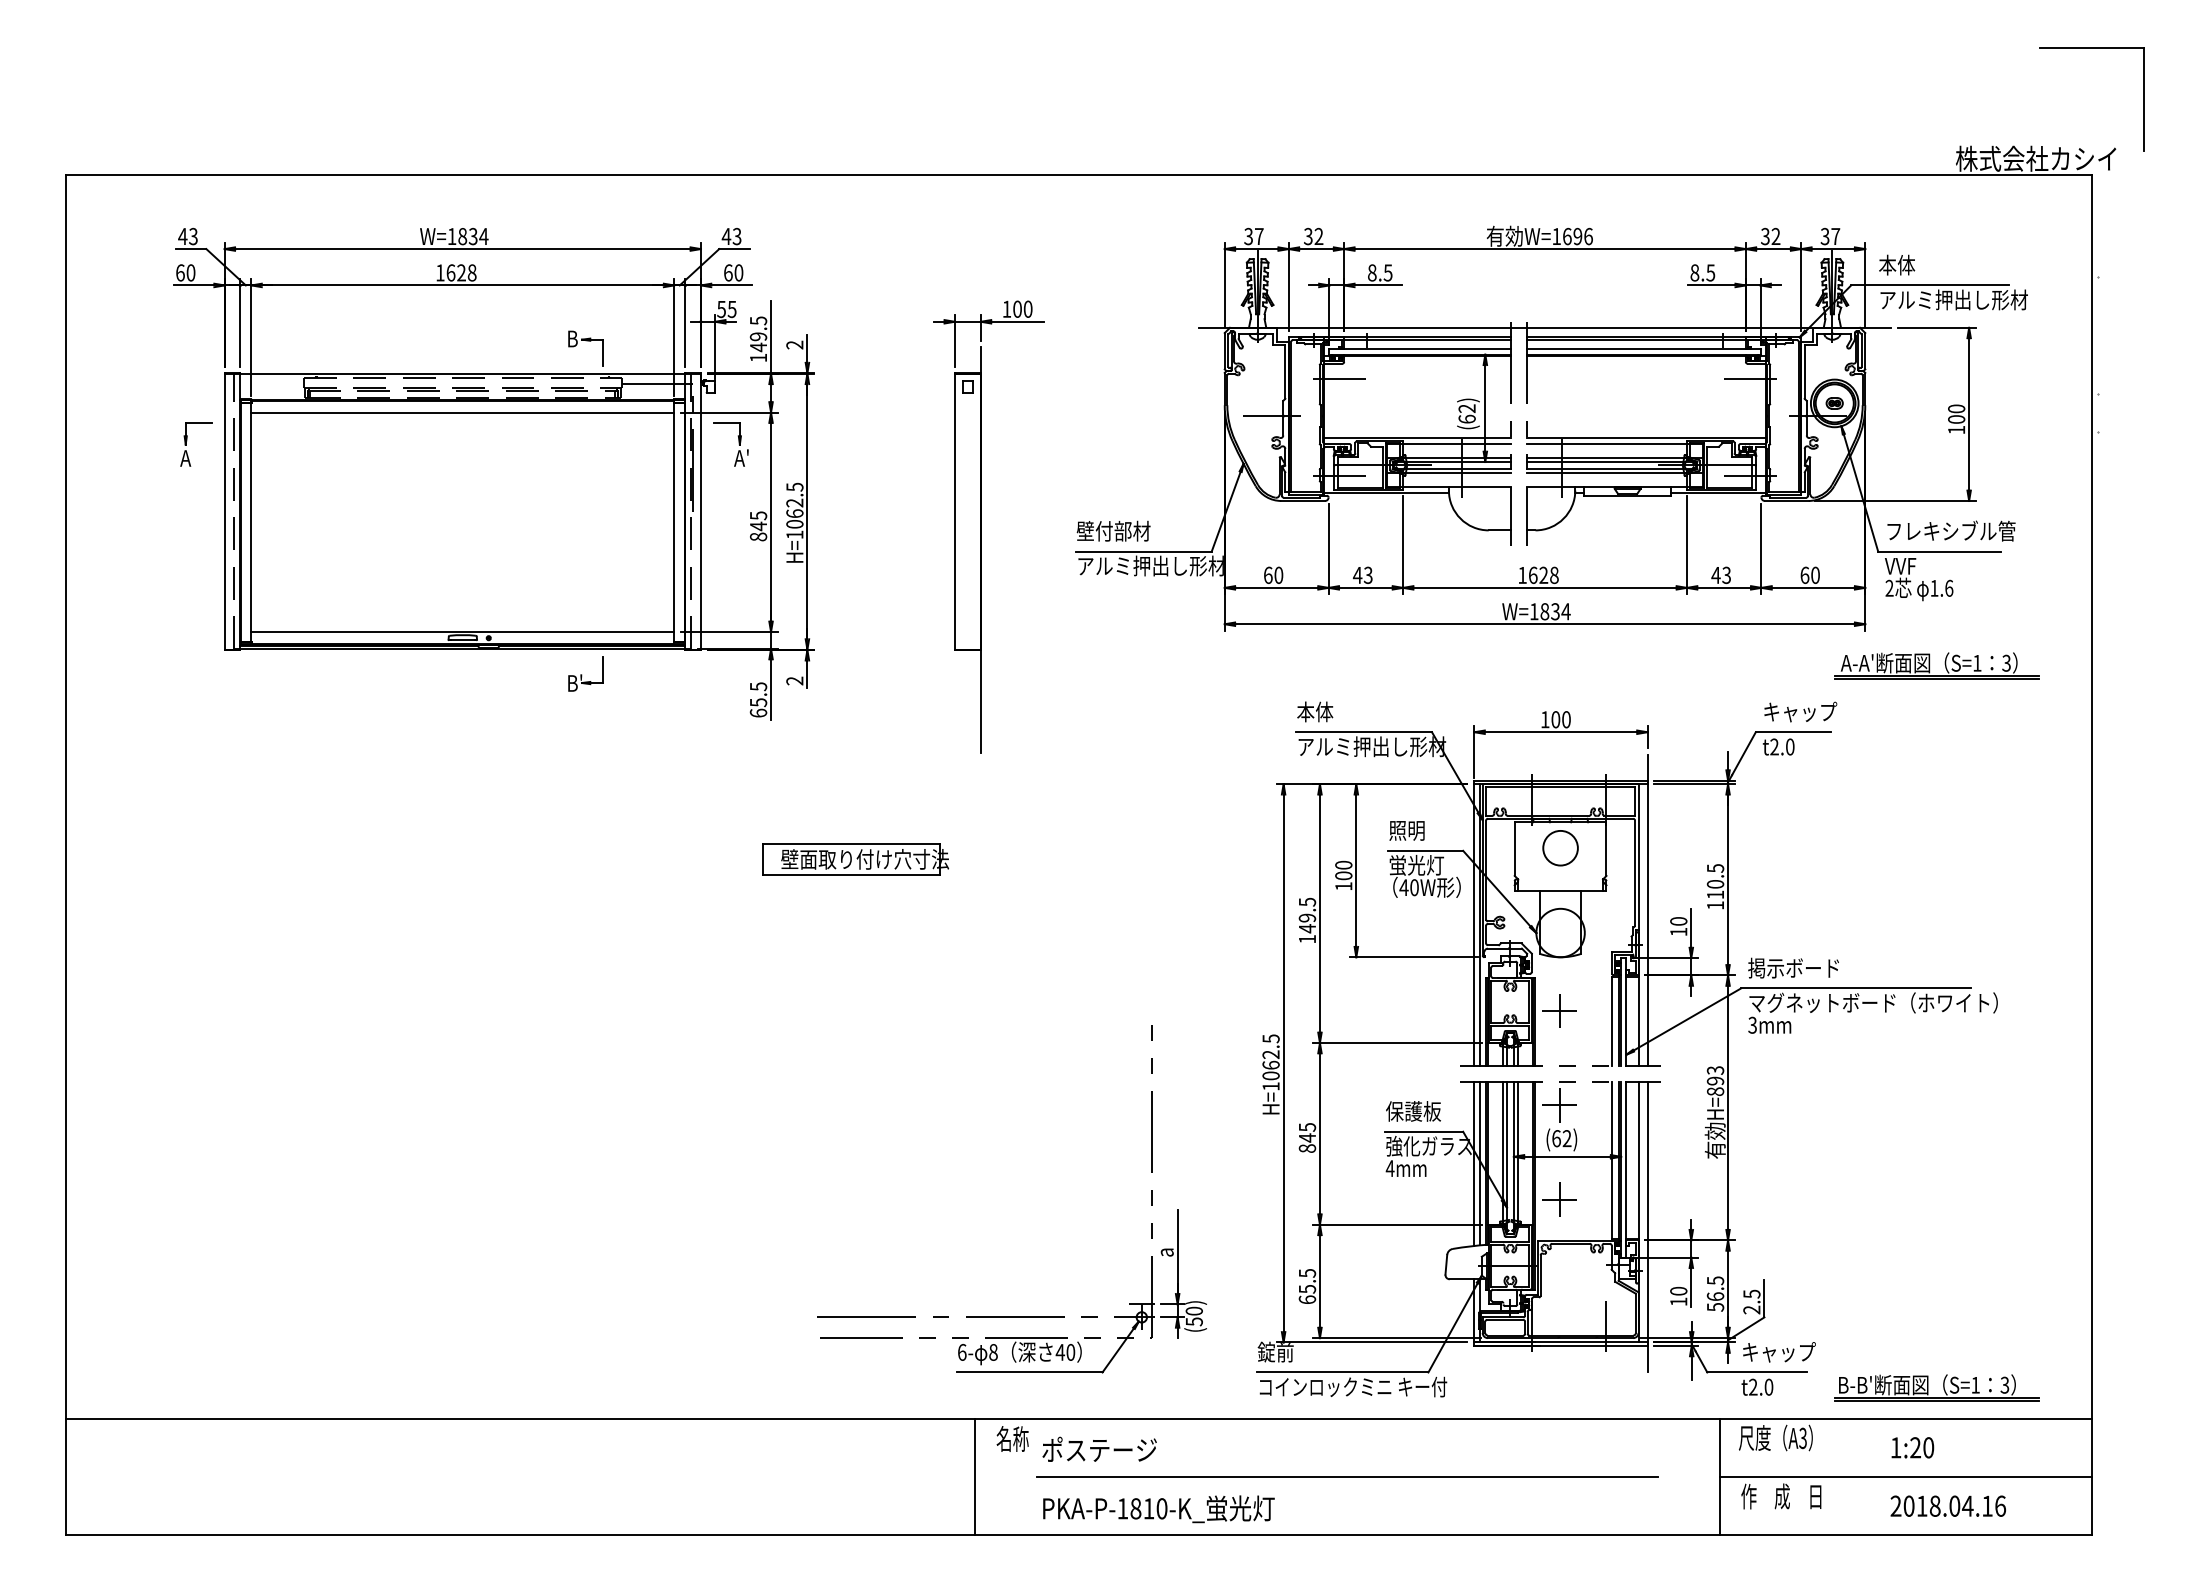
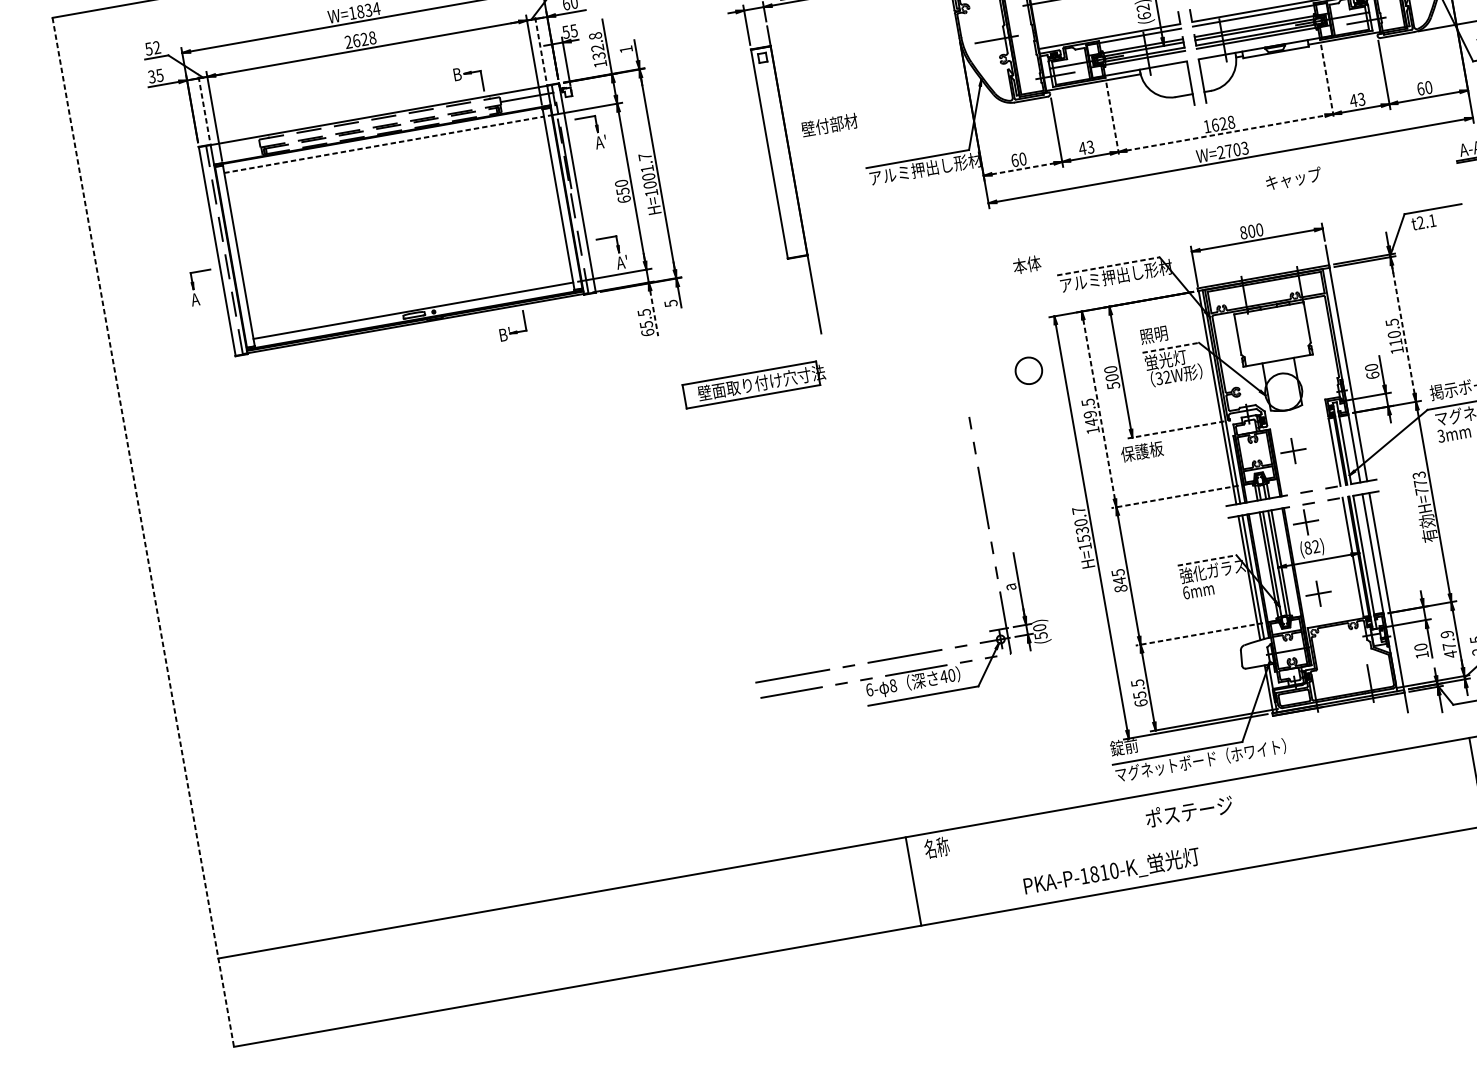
text: (187, 236) -> (152, 48), 43 -> 52
text: (185, 272) -> (155, 75), 60 -> 35
text: (440, 272) -> (348, 41), 1628 -> 2628
line: (240, 322) -> (204, 106), solid -> dashed
line: (685, 322) -> (540, 47), solid -> dashed
text: (758, 334) -> (597, 46), 149.5 -> 132.8
text: (794, 344) -> (625, 49), 2 -> 1
line: (463, 412) -> (384, 144), solid -> dashed
part: (187, 441) -> (194, 286), moved
text: (794, 499) -> (646, 166), H=1062.5 -> H=1001.7
text: (758, 526) -> (622, 191), 845 -> 650
text: (1113, 530) -> (829, 124), moved
line: (1403, 545) -> (1113, 119), solid -> dashed
line: (1686, 545) -> (1327, 82), solid -> dashed
line: (1276, 587) -> (1022, 168), solid -> dashed
line: (1545, 587) -> (1226, 132), solid -> dashed
part: (738, 603) -> (618, 252), added
text: (1549, 611) -> (1232, 150), W=1834 -> W=2703
text: (794, 680) -> (670, 303), 2 -> 5
line: (771, 690) -> (654, 313), solid -> dashed
text: (1315, 711) -> (1027, 264), moved
text: (1800, 711) -> (1293, 178), moved
text: (1545, 719) -> (1243, 232), 100 -> 800
line: (1364, 732) -> (1108, 266), solid -> dashed
text: (1790, 746) -> (1432, 220), t2.0 -> t2.1
circle: (1560, 848) -> (1028, 371), moved
line: (1426, 850) -> (1171, 347), solid -> dashed
line: (66, 855) -> (143, 532), solid -> dashed
part: (855, 859) -> (754, 384), moved
line: (1728, 879) -> (1403, 329), solid -> dashed
text: (1343, 886) -> (1113, 385), 100 -> 500
text: (1408, 887) -> (1162, 377), 40W -> 32W
line: (1319, 913) -> (1098, 409), solid -> dashed
text: (1678, 931) -> (1372, 375), 10 -> 60
line: (1413, 957) -> (1175, 430), solid -> dashed
line: (1397, 1042) -> (1174, 496), solid -> dashed
text: (1270, 1057) -> (1080, 524), H=1062.5 -> H=1530.7
text: (1715, 1086) -> (1421, 487), H=893 -> H=773
text: (1413, 1111) -> (1142, 451), moved
line: (1424, 1131) -> (1207, 560), solid -> dashed
text: (1556, 1138) -> (1308, 547), (62) -> (82)
text: (1389, 1168) -> (1185, 592), 4mm -> 6mm
line: (1397, 1224) -> (1199, 634), solid -> dashed
text: (1715, 1294) -> (1449, 644), 56.5 -> 47.9
part: (1011, 1316) -> (902, 656), moved
text: (1370, 1386) -> (1200, 760), コインロックミニ キー付 -> マグネットボード（ホワイト）
text: (1099, 1448) -> (1189, 810), moved
line: (1347, 1476) -> (1195, 831), removed
text: (1158, 1509) -> (1111, 871), moved

